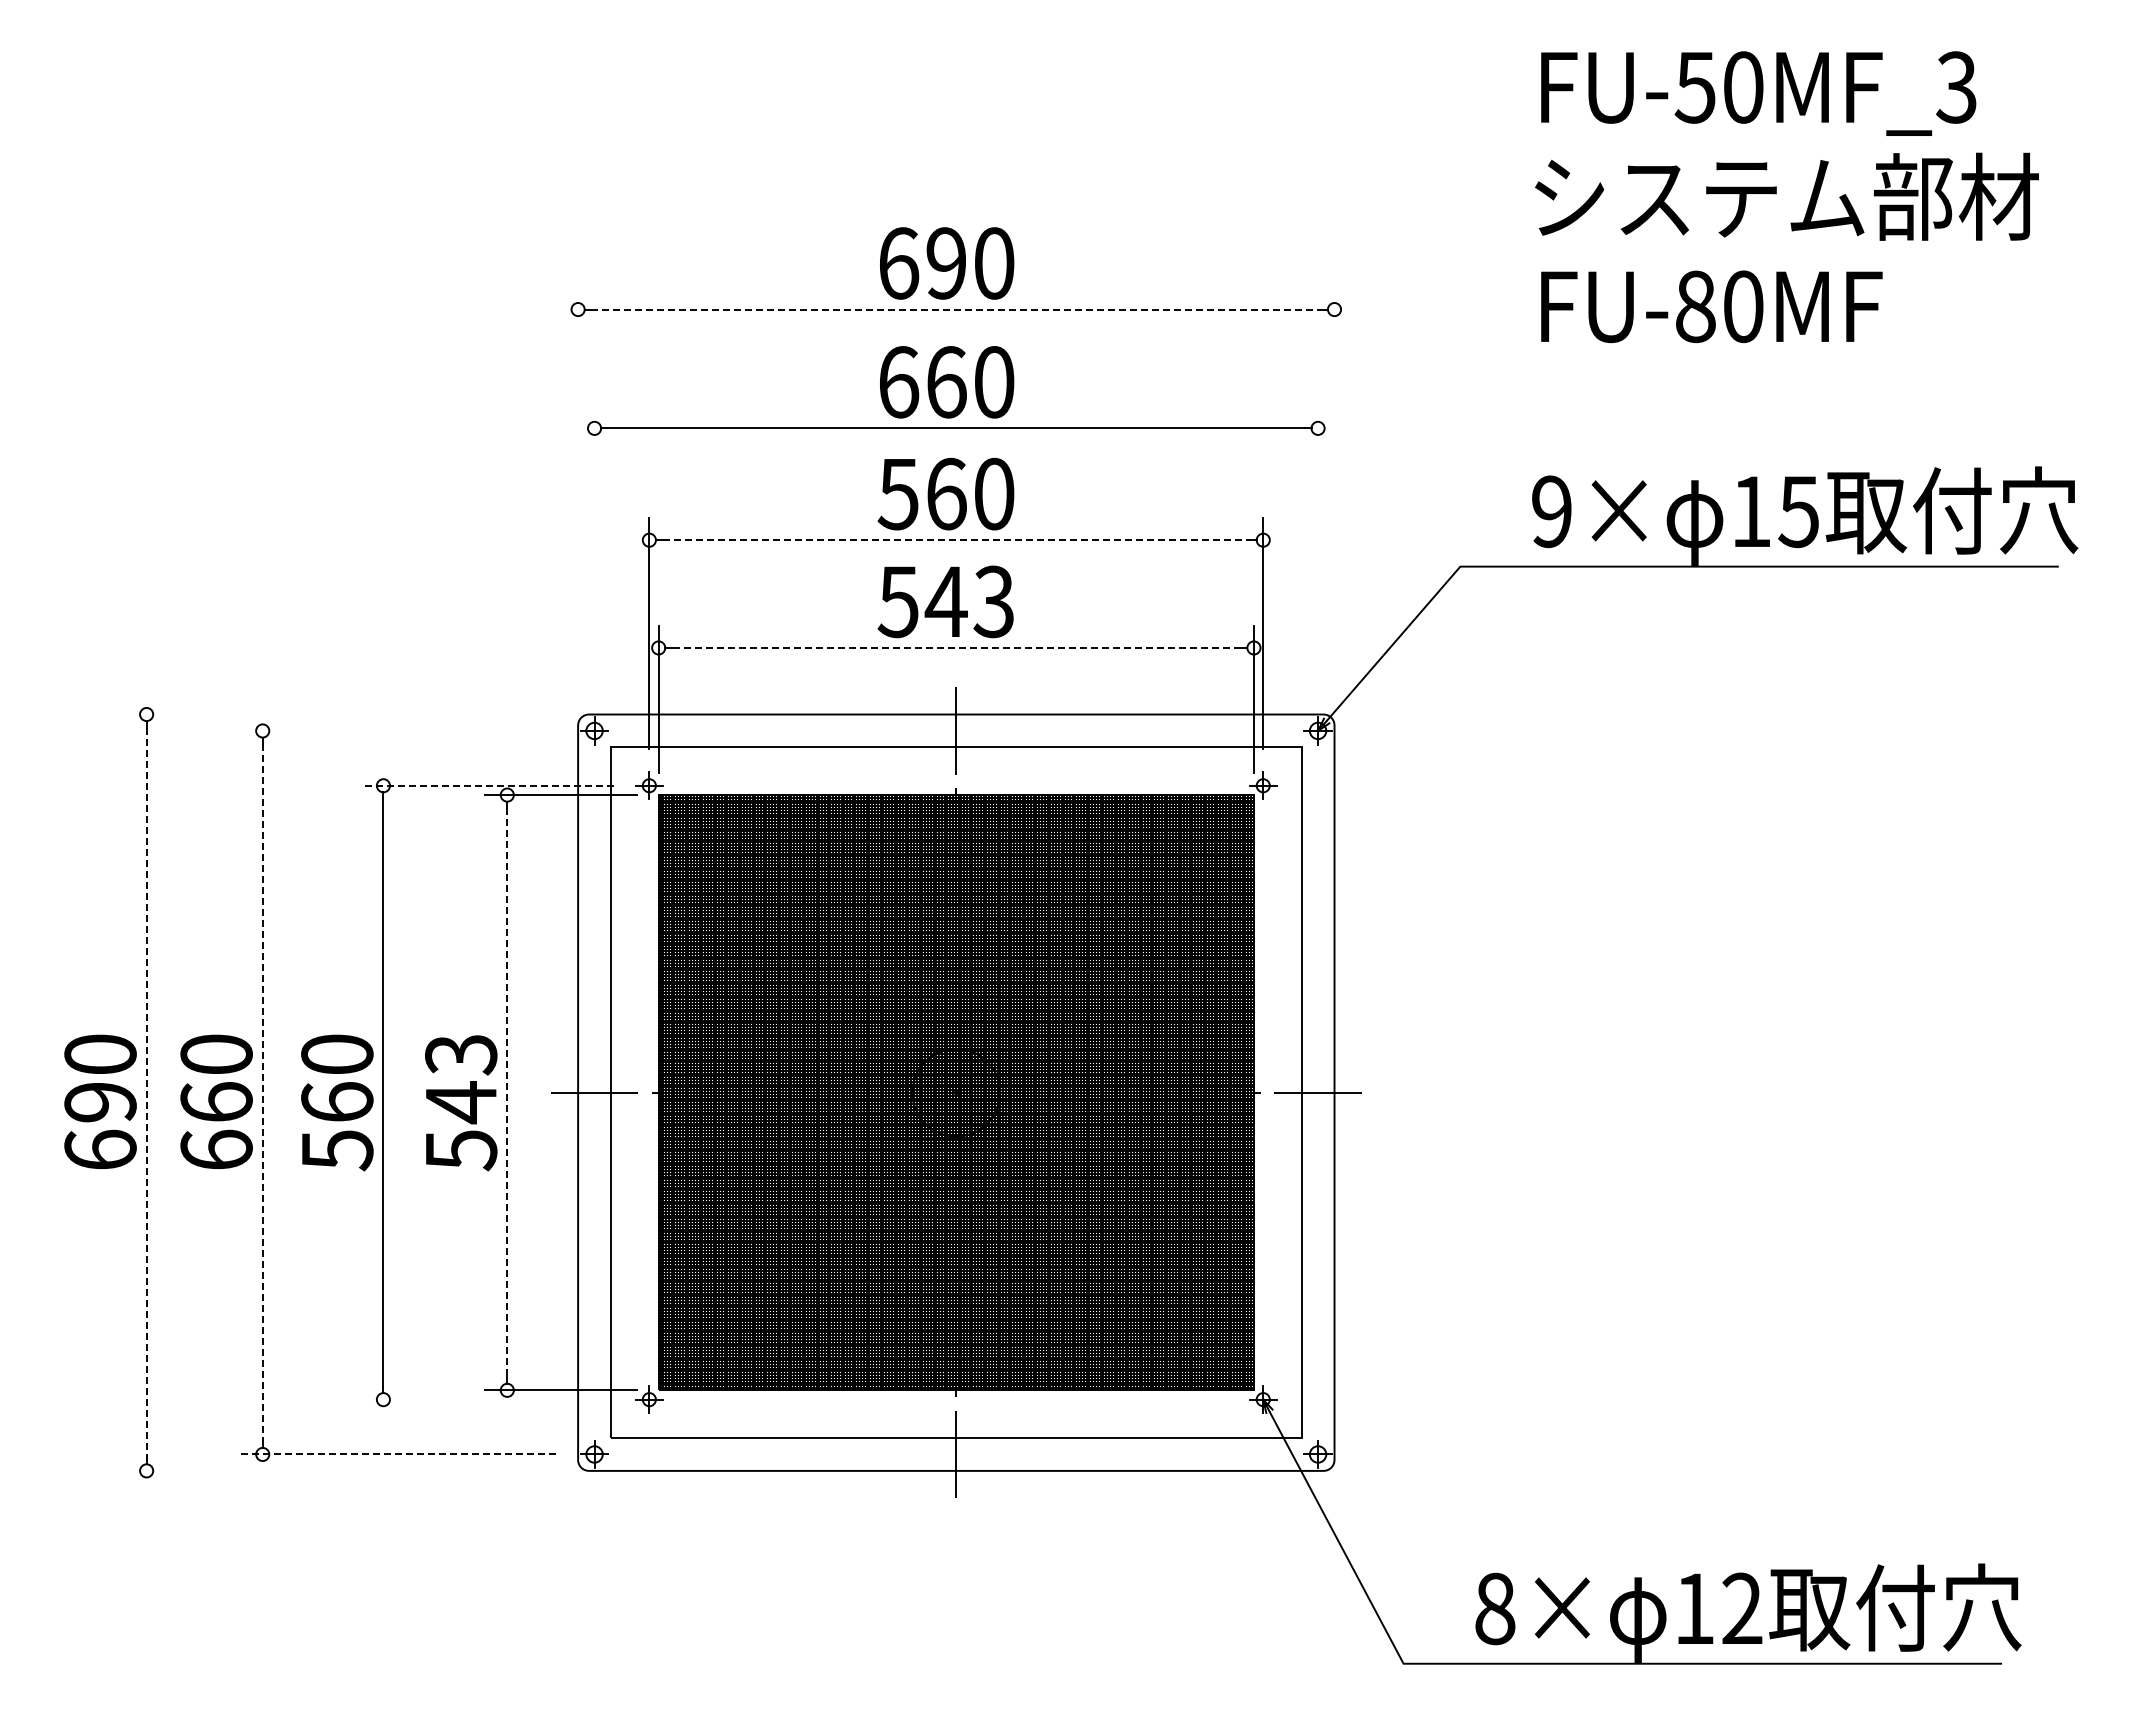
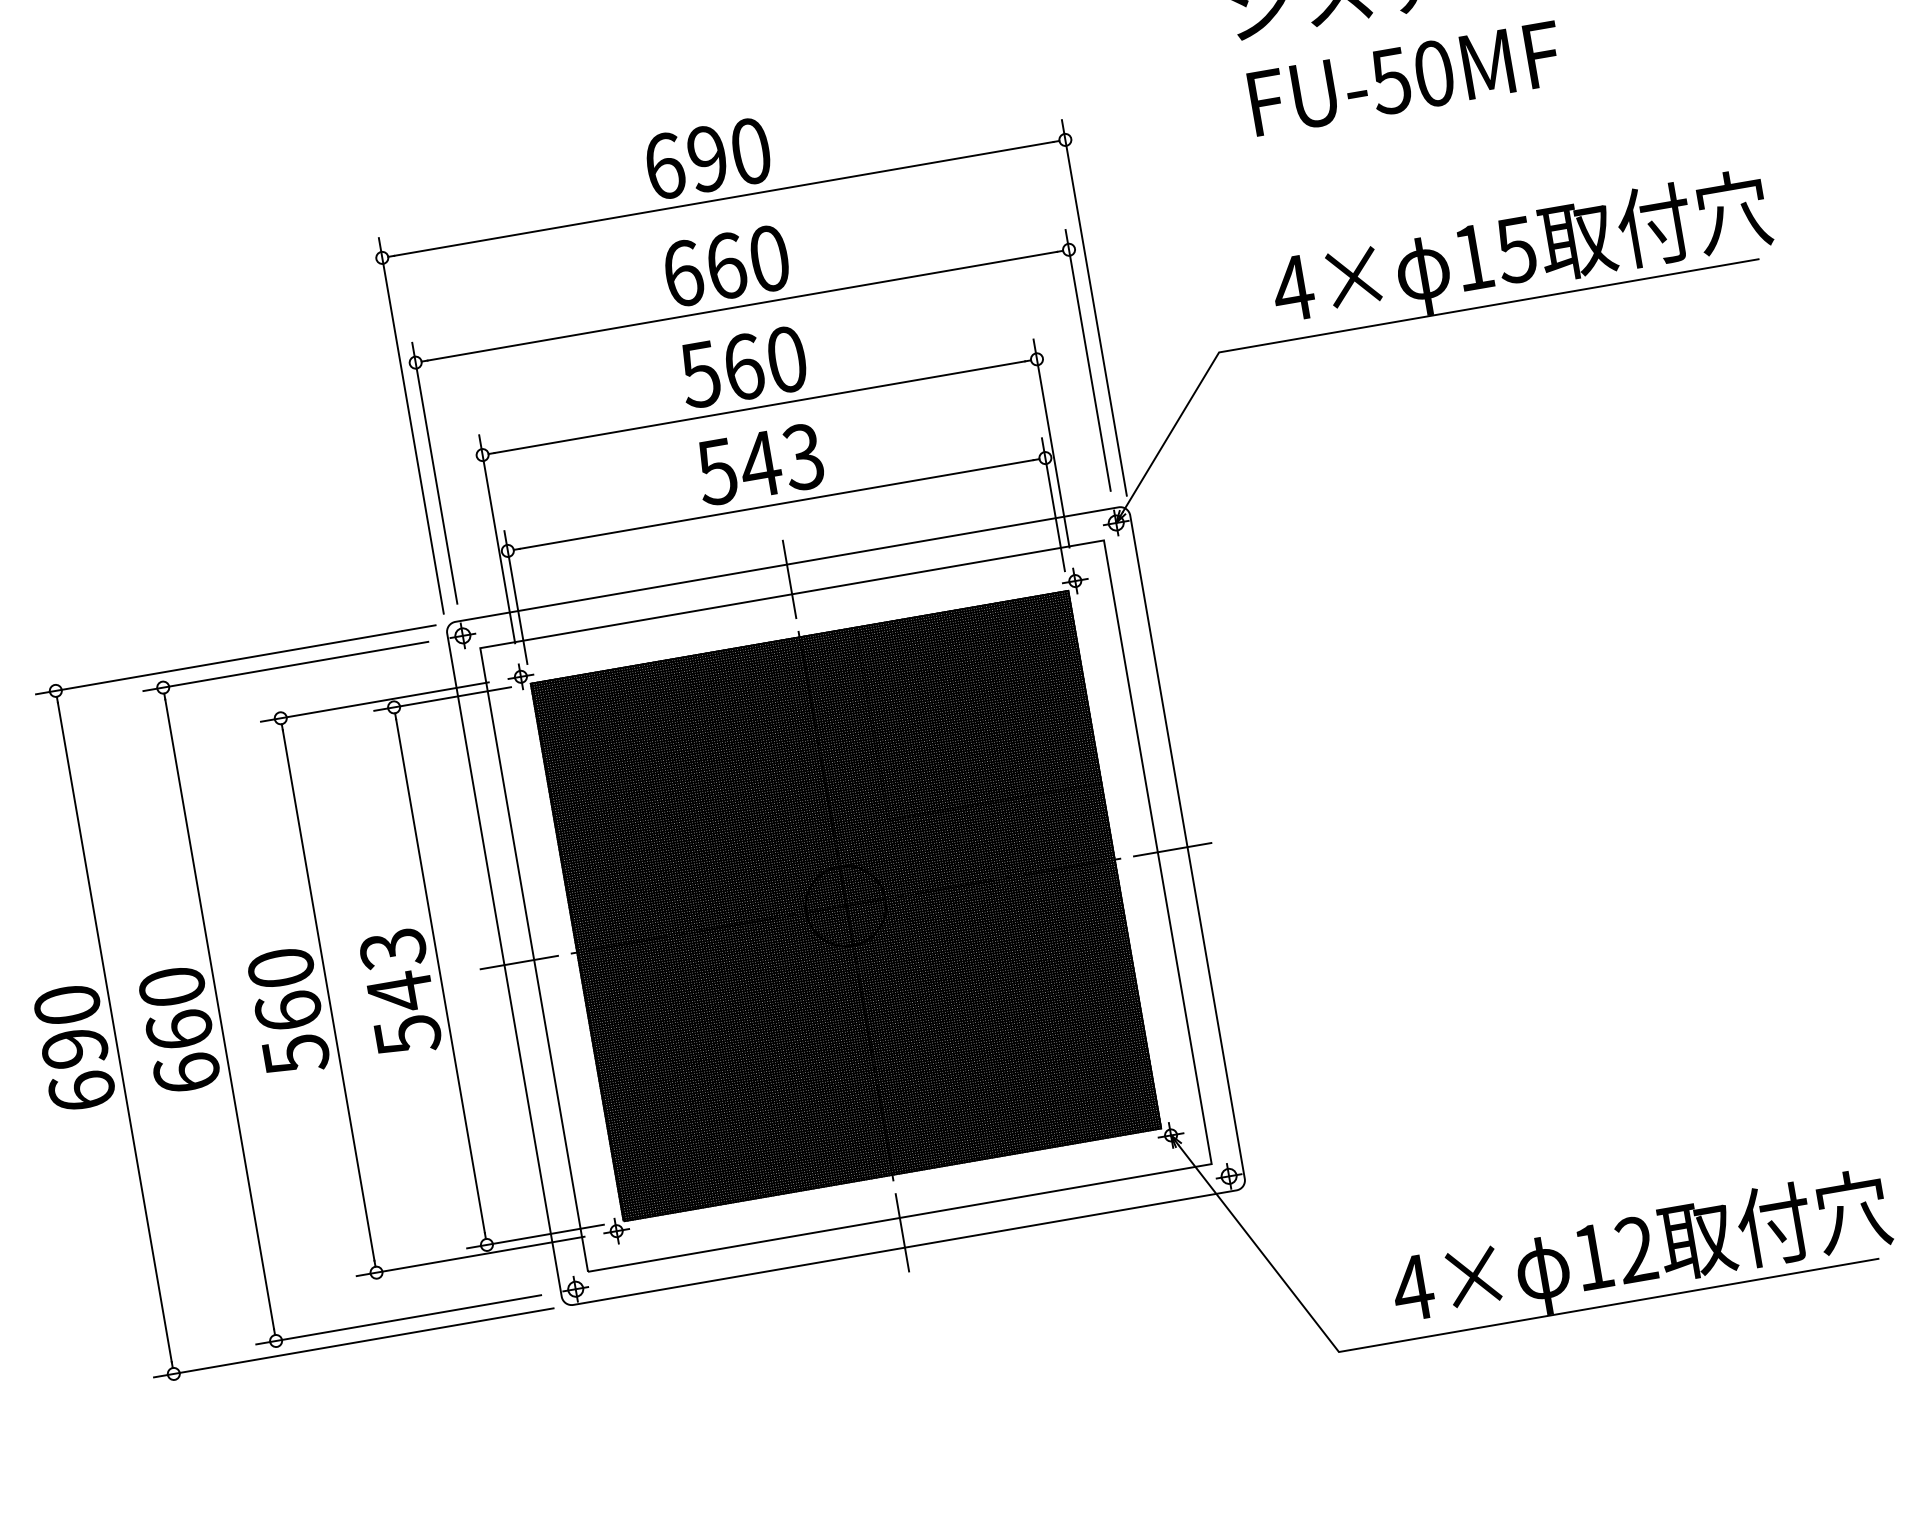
text: (1694, 306) -> (1389, 81), FU-80MF -> FU-50MF
line: (956, 309) -> (723, 198), dashed -> solid
line: (578, 495) -> (411, 425), added
line: (1334, 495) -> (1094, 307), added
text: (1551, 511) -> (1292, 288), 9× -> 4×
line: (956, 540) -> (760, 407), dashed -> solid
line: (594, 550) -> (434, 472), added
line: (1318, 550) -> (1088, 360), added
line: (955, 647) -> (775, 504), dashed -> solid
line: (345, 714) -> (235, 659), added
line: (398, 730) -> (285, 666), added
line: (487, 785) -> (374, 701), dashed -> solid
line: (262, 1092) -> (219, 1014), dashed -> solid
line: (146, 1093) -> (114, 1033), dashed -> solid
line: (507, 1093) -> (440, 976), dashed -> solid
line: (487, 1399) -> (470, 1256), added
line: (398, 1454) -> (398, 1319), dashed -> solid
line: (345, 1470) -> (353, 1342), added
text: (1494, 1608) -> (1412, 1287), 8× -> 4×

